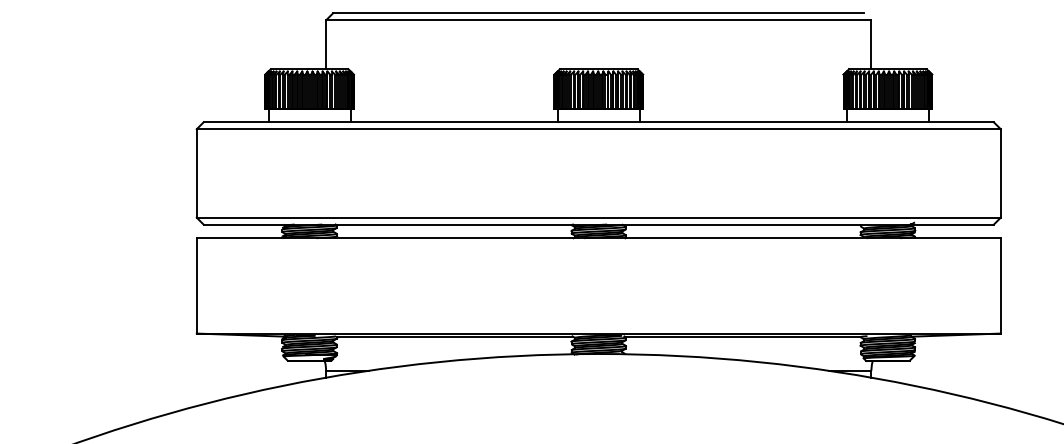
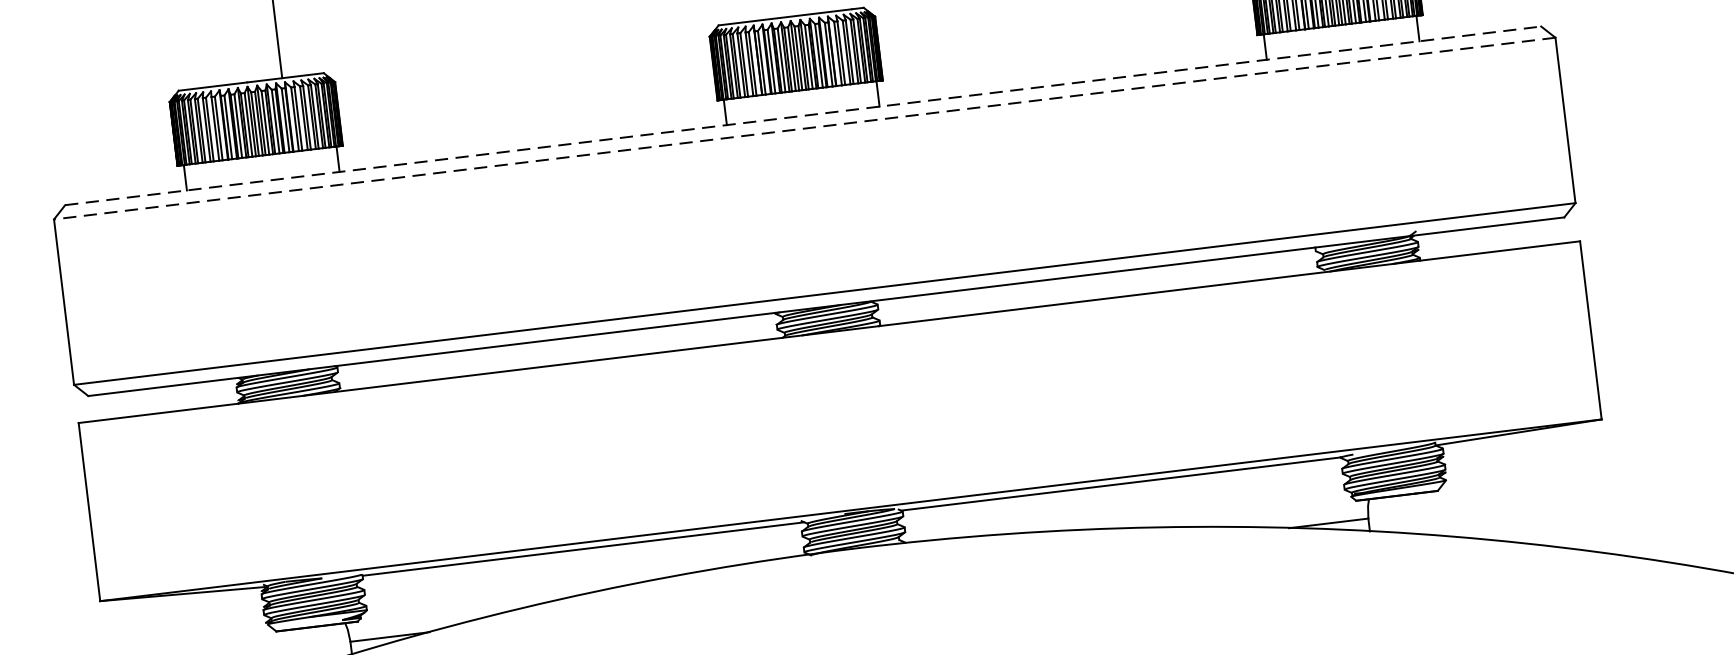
line: (599, 122) -> (804, 115), solid -> dashed
line: (598, 129) -> (804, 129), solid -> dashed

